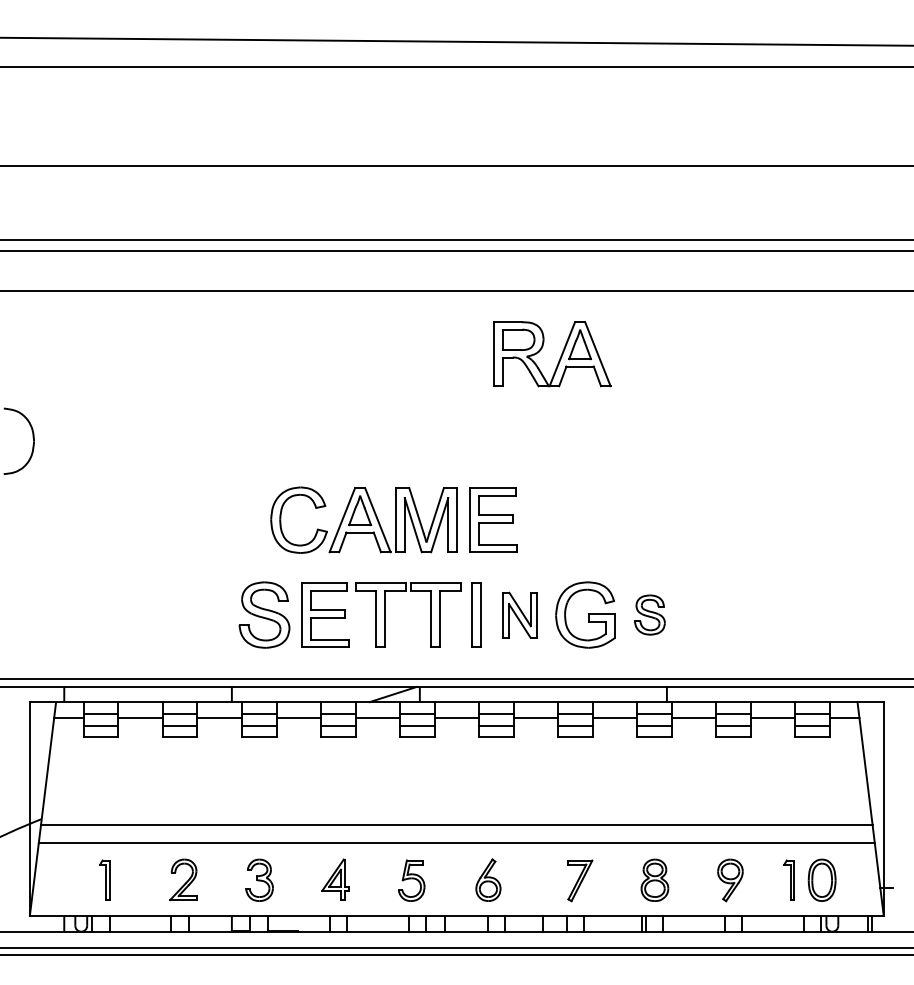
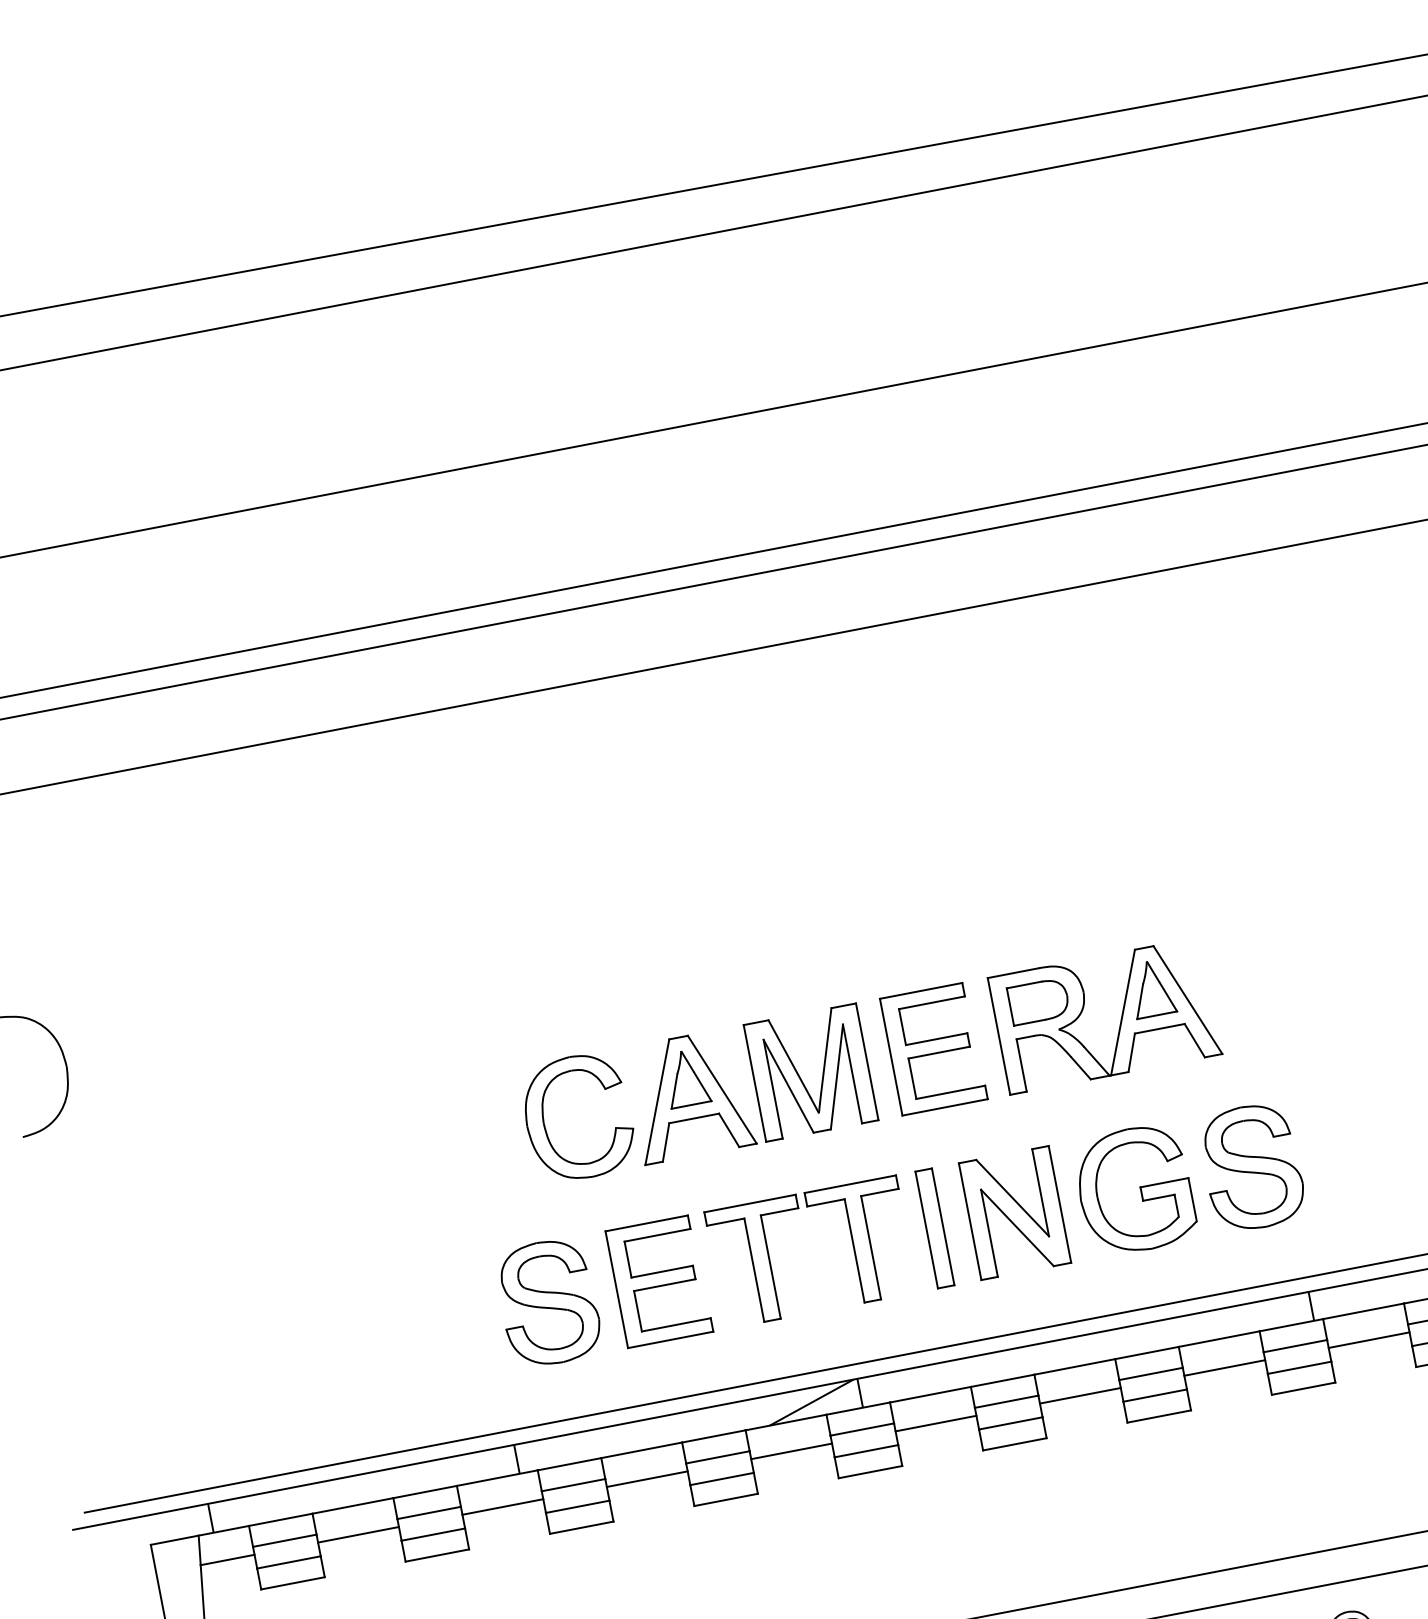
part: (560, 355) -> (1120, 1015), moved
part: (649, 614) -> (1251, 1166), size x1.67
part: (519, 615) -> (1014, 1213), size x1.43

